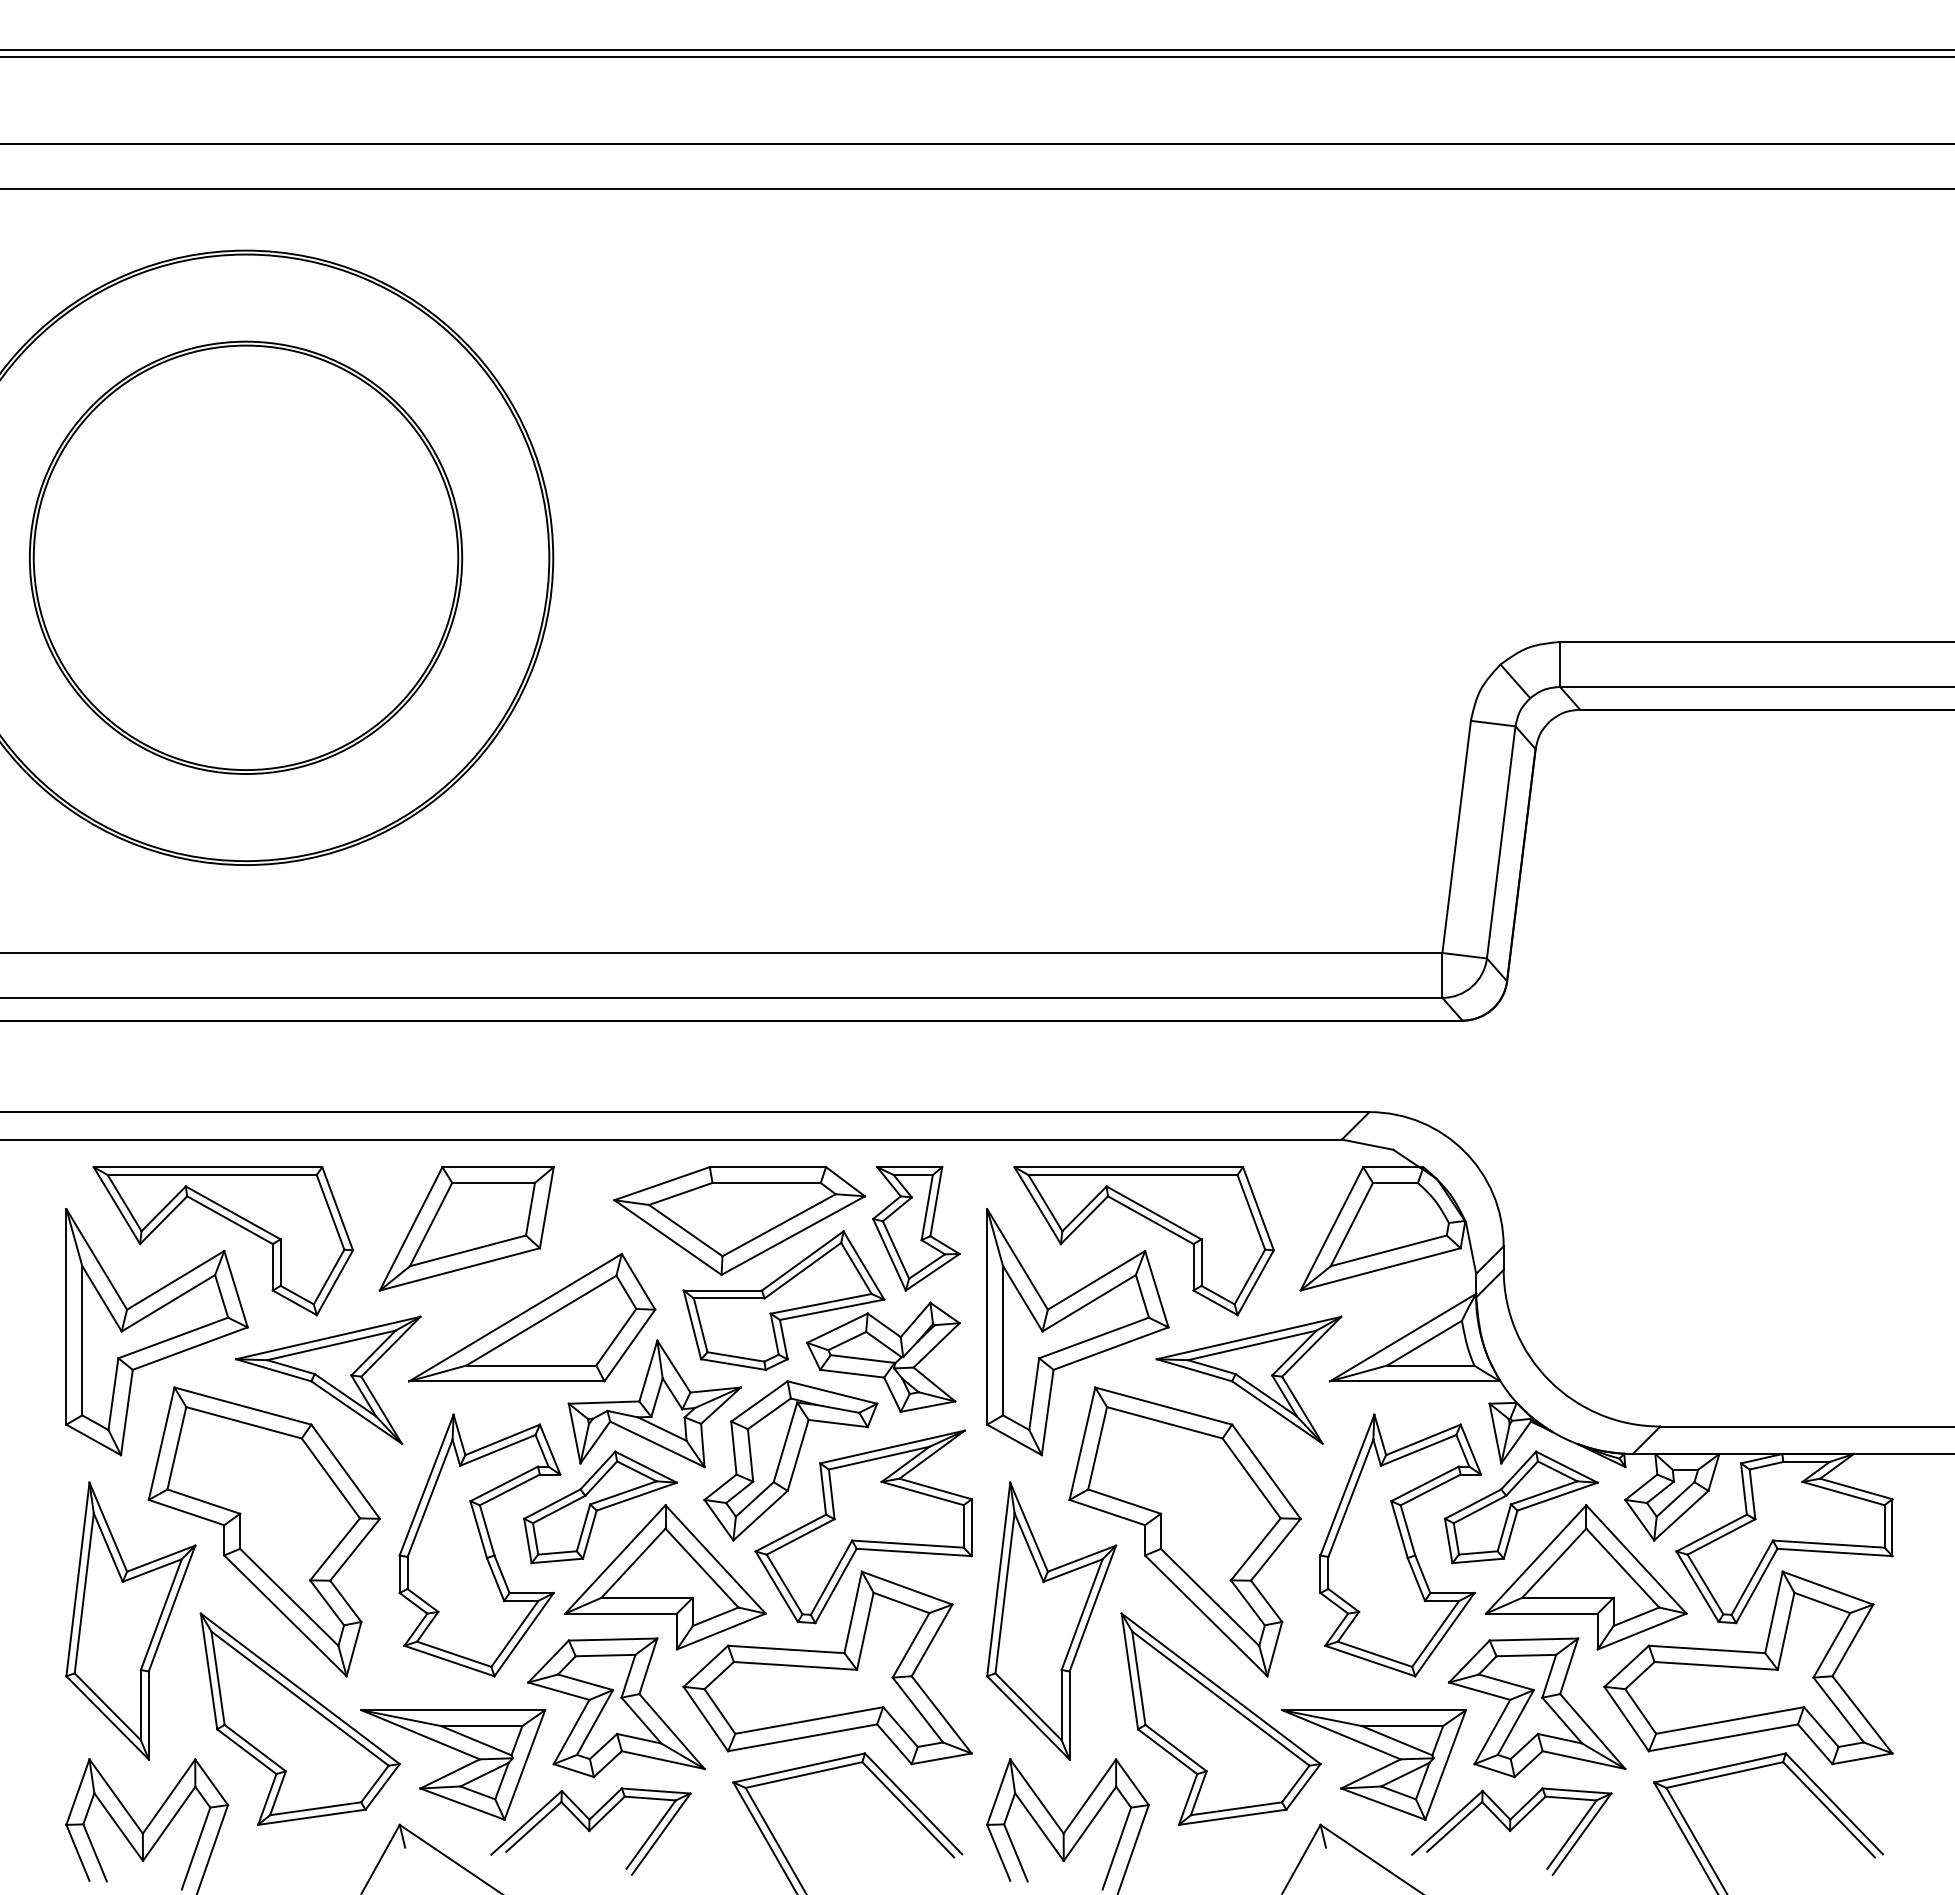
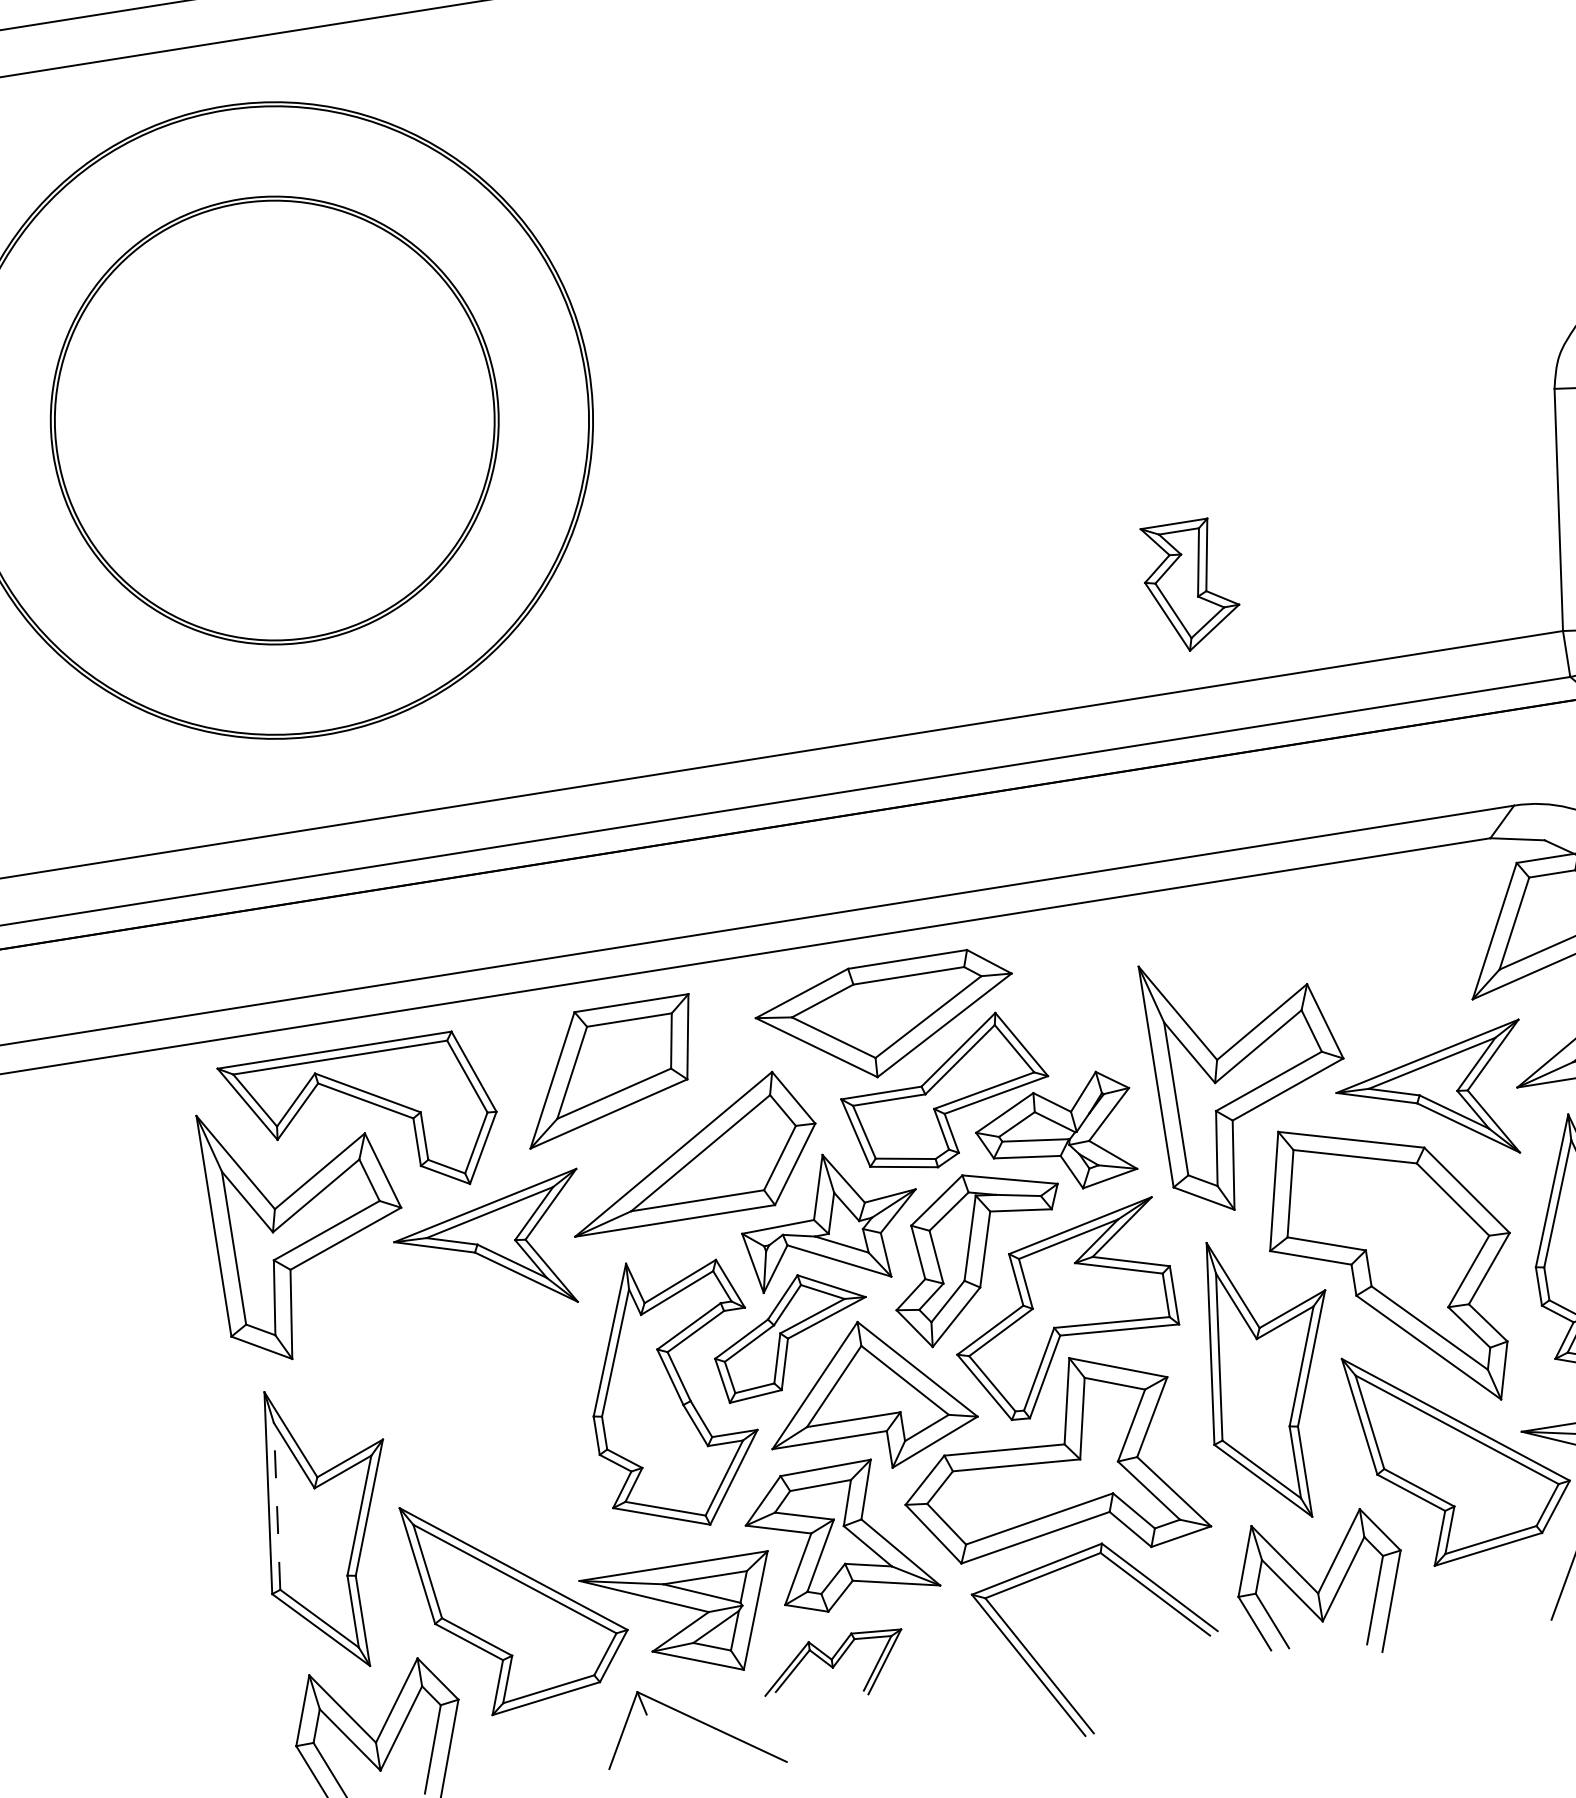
part: (1152, 1222) -> (1310, 953), removed
part: (916, 1228) -> (1190, 585), moved
part: (264, 1531) -> (451, 1413), removed
line: (84, 1593) -> (277, 1506), solid -> dashed
part: (590, 1831) -> (833, 1667), size x0.7

